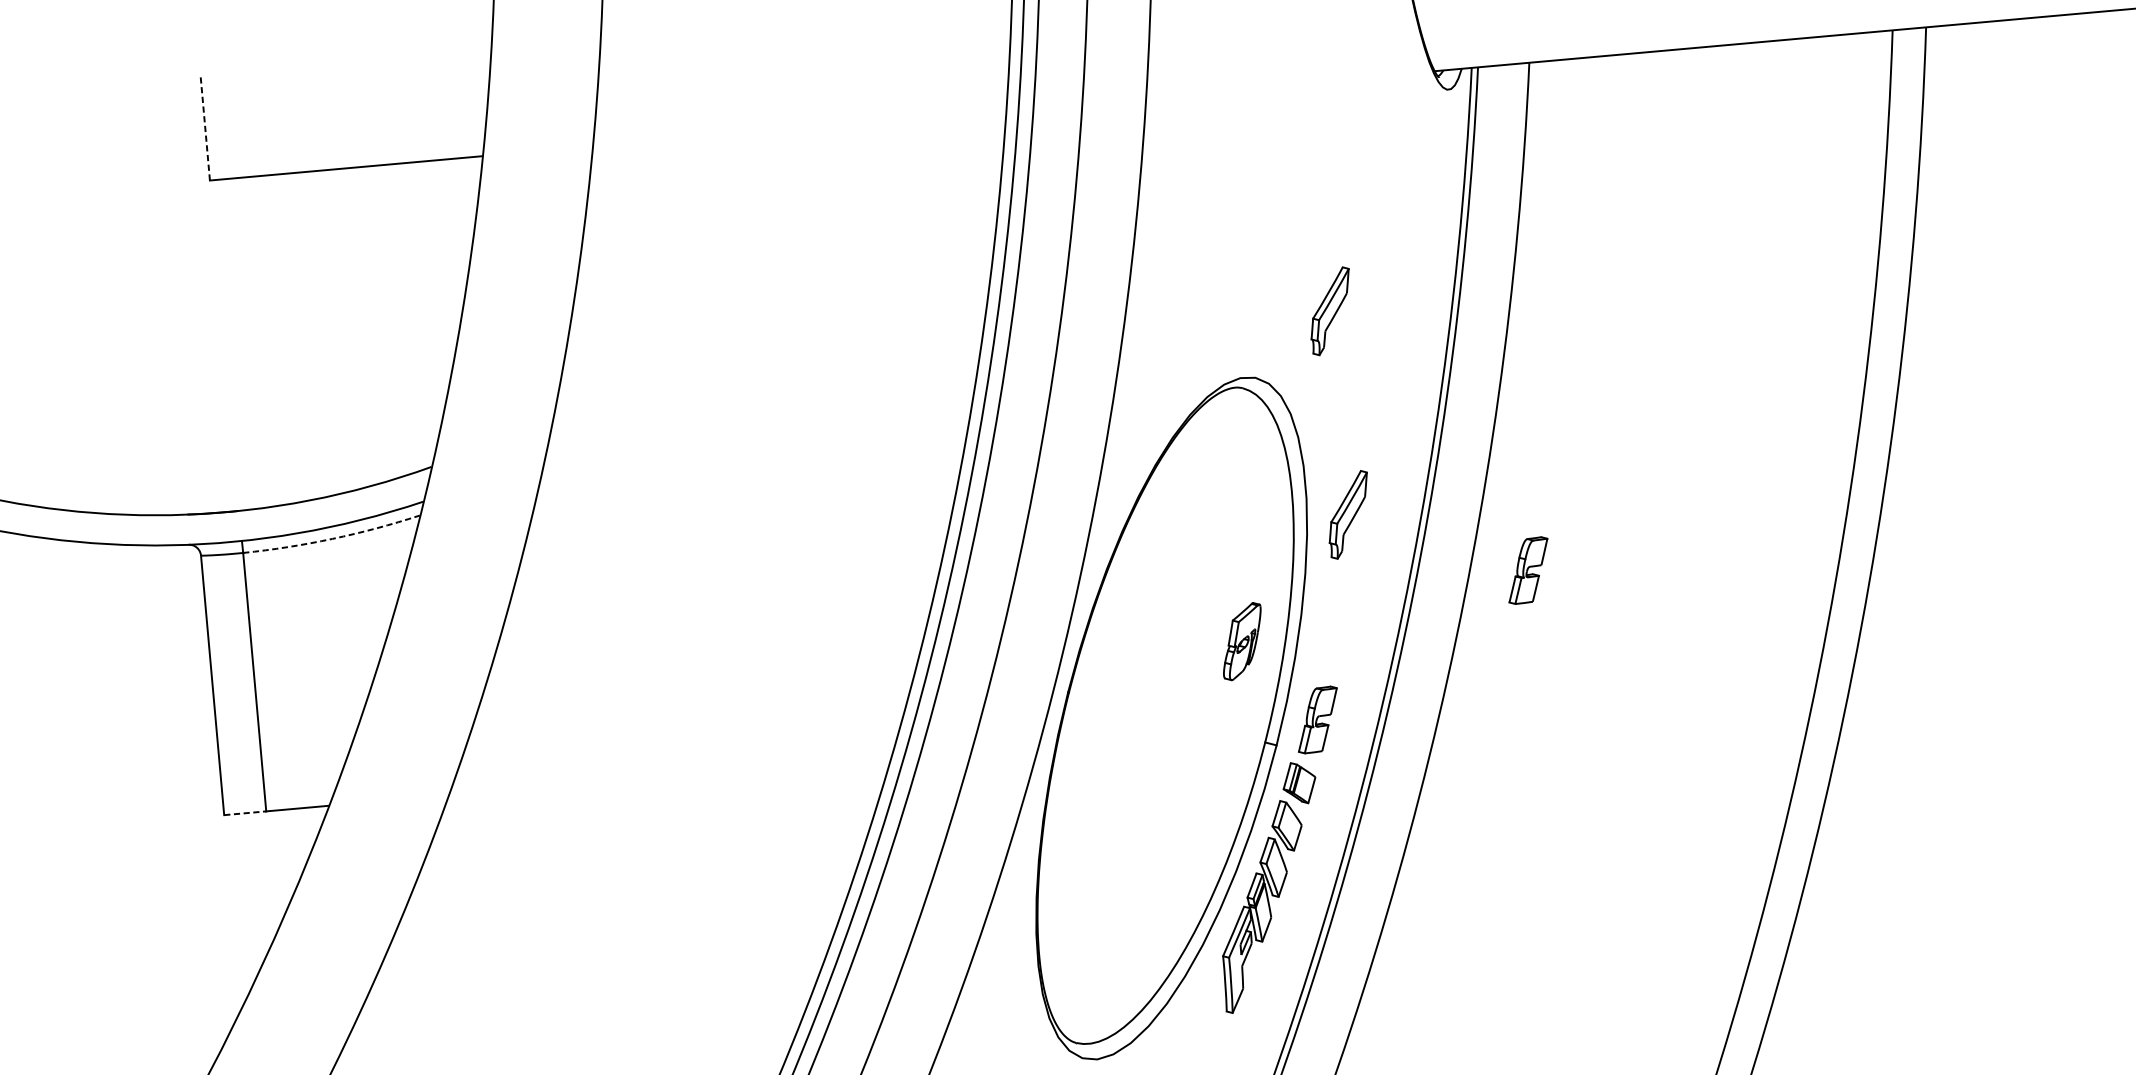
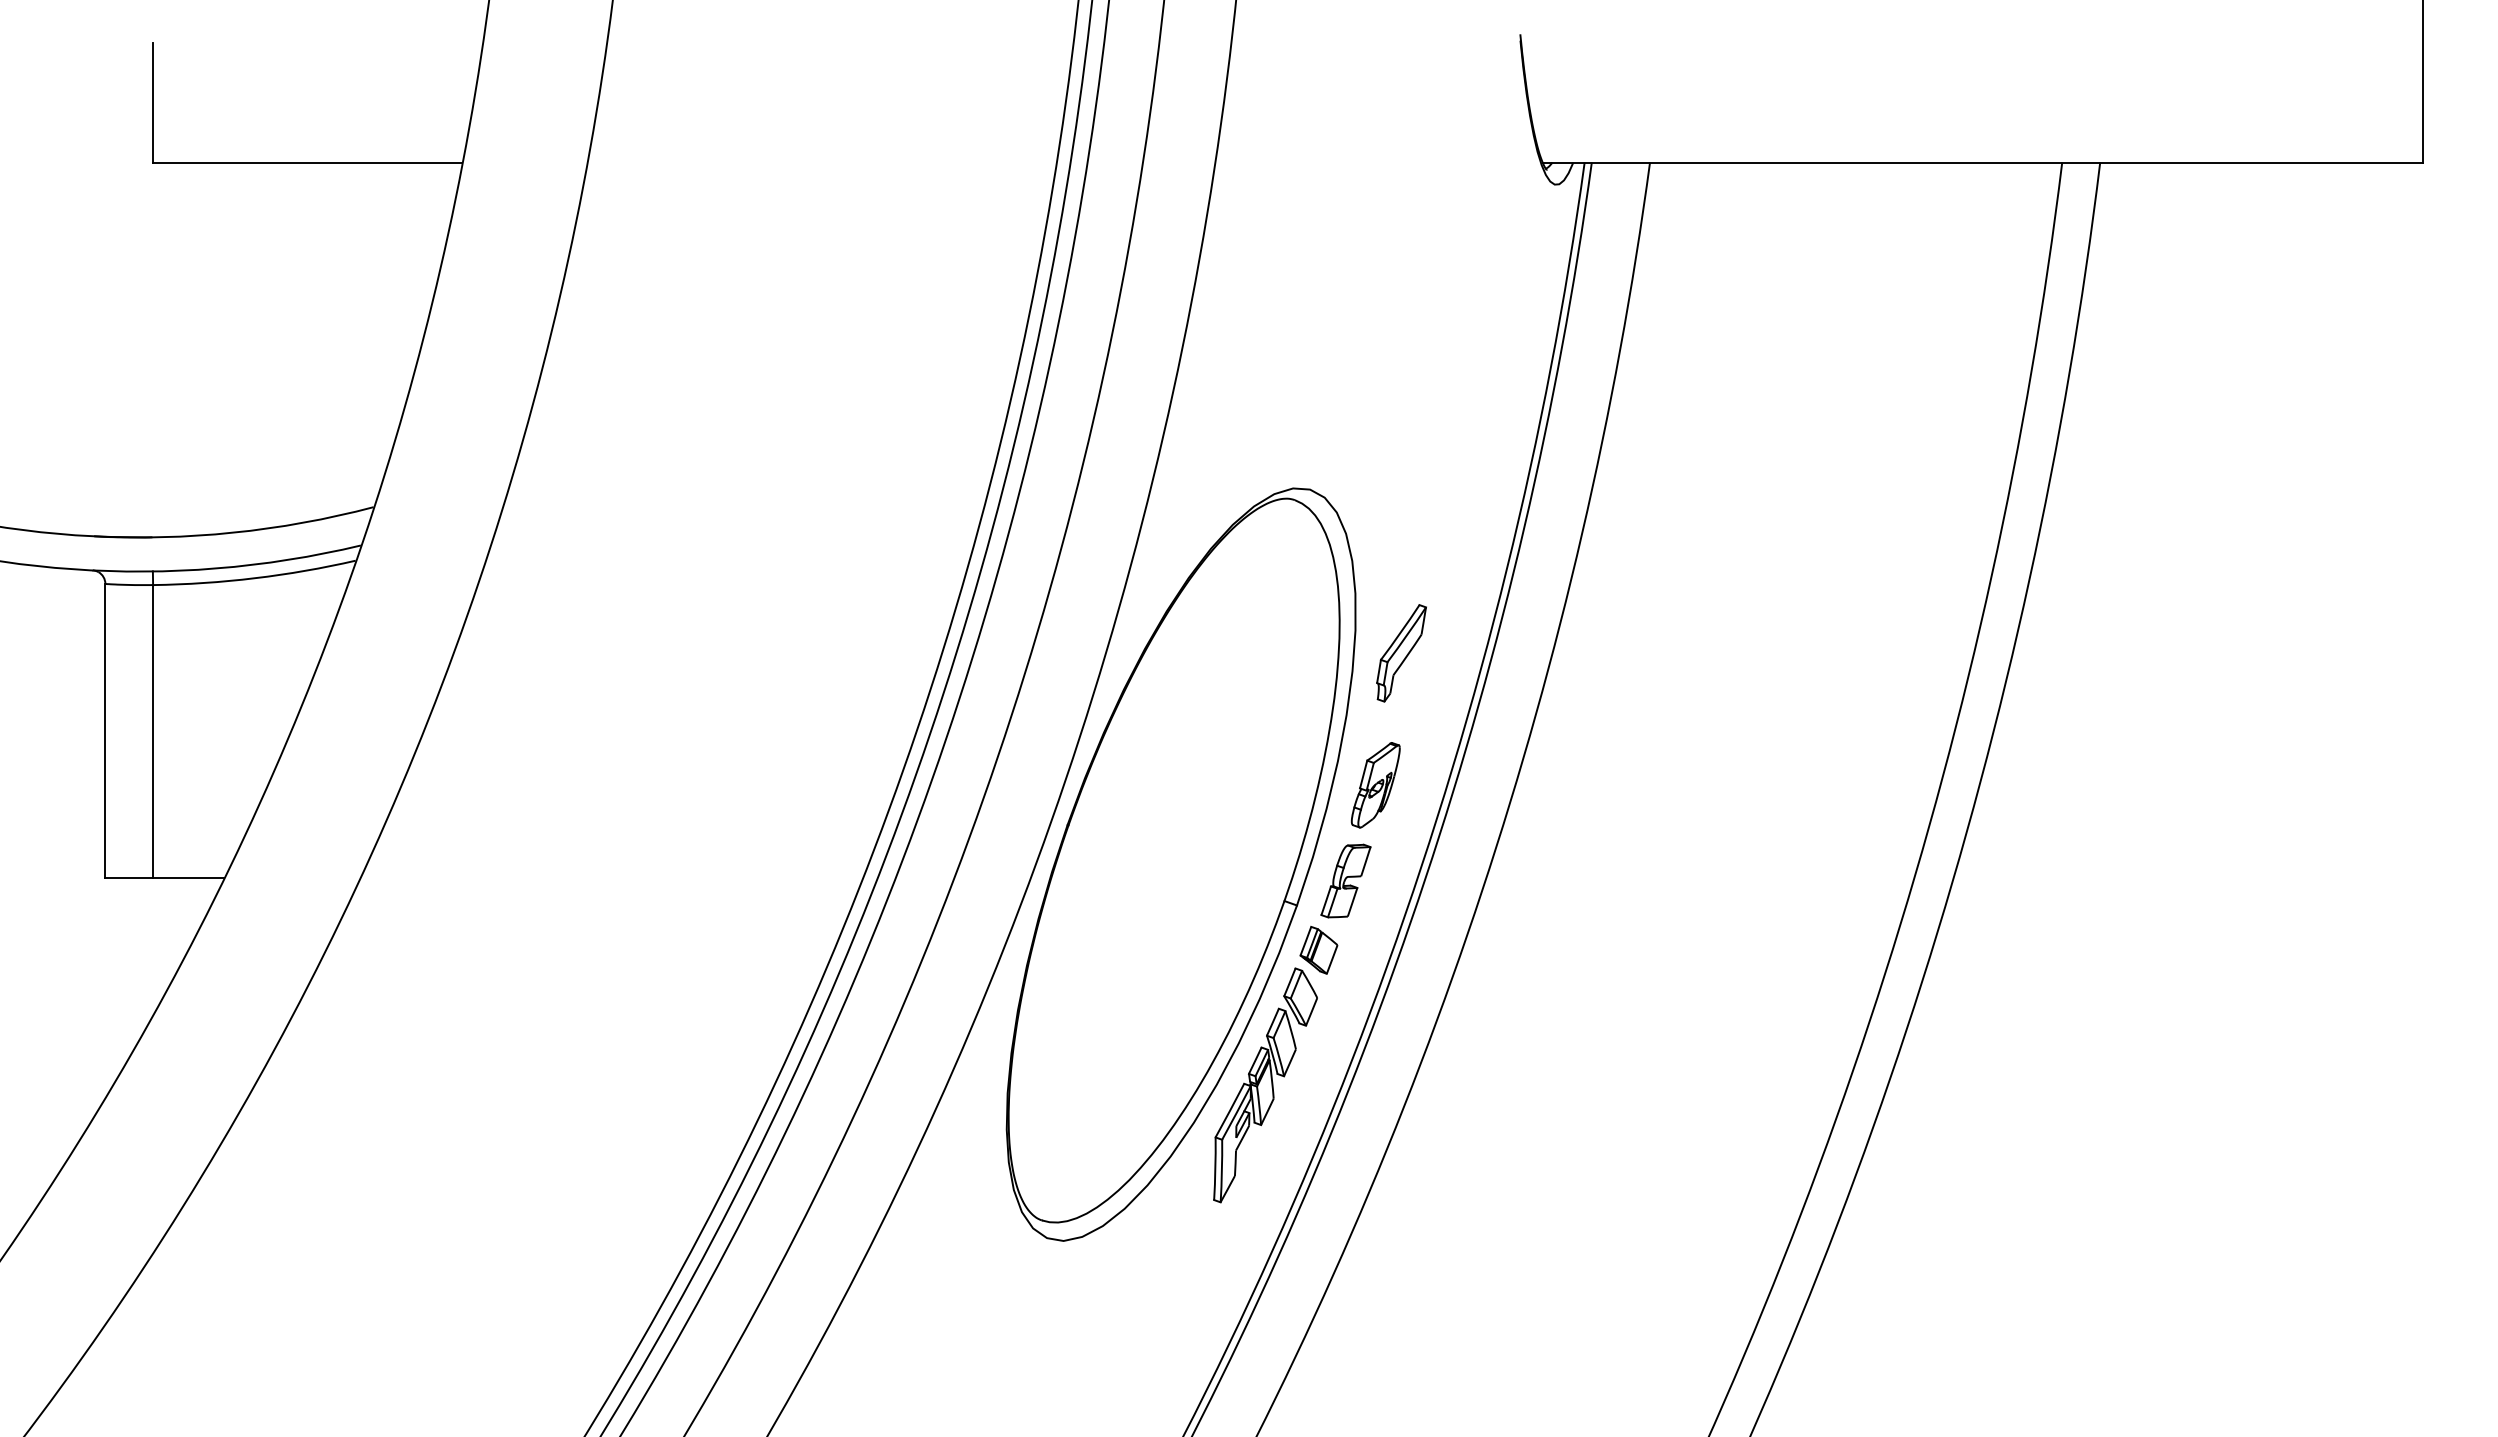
line: (205, 127) -> (153, 102), dashed -> solid
part: (1330, 311) -> (1401, 422), removed
arc: (332, 539) -> (255, 578), dashed -> solid
part: (1527, 570) -> (1597, 733), removed
part: (1242, 641) -> (1375, 785), moved
line: (245, 813) -> (129, 878), dashed -> solid

